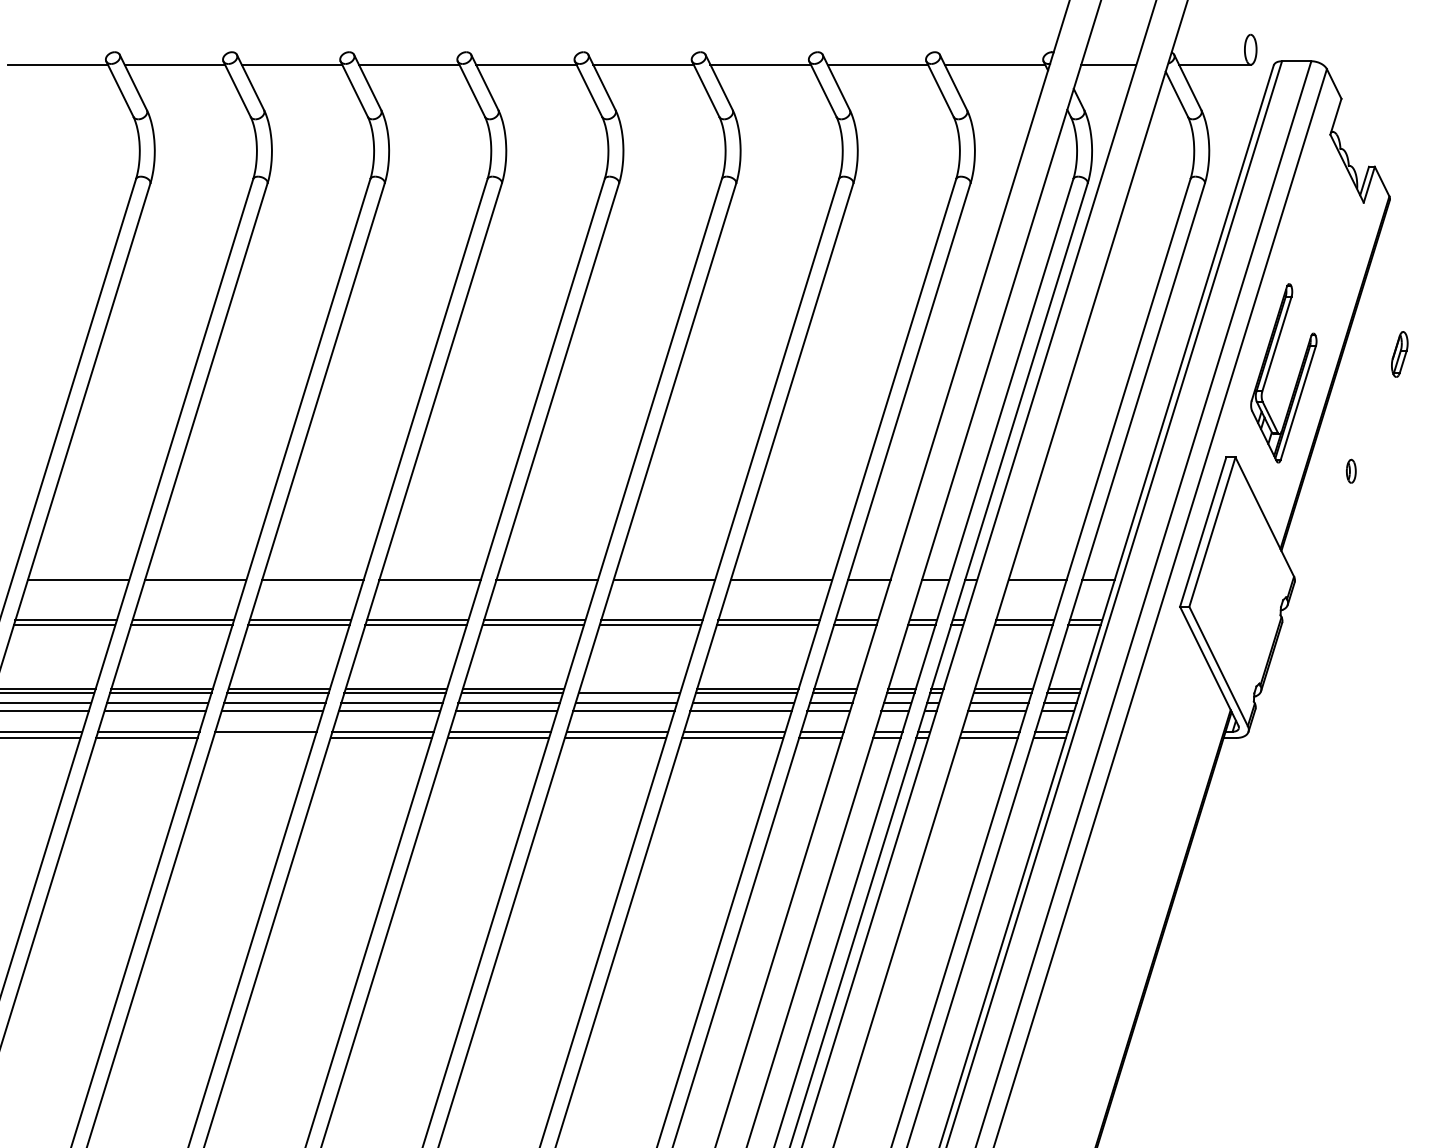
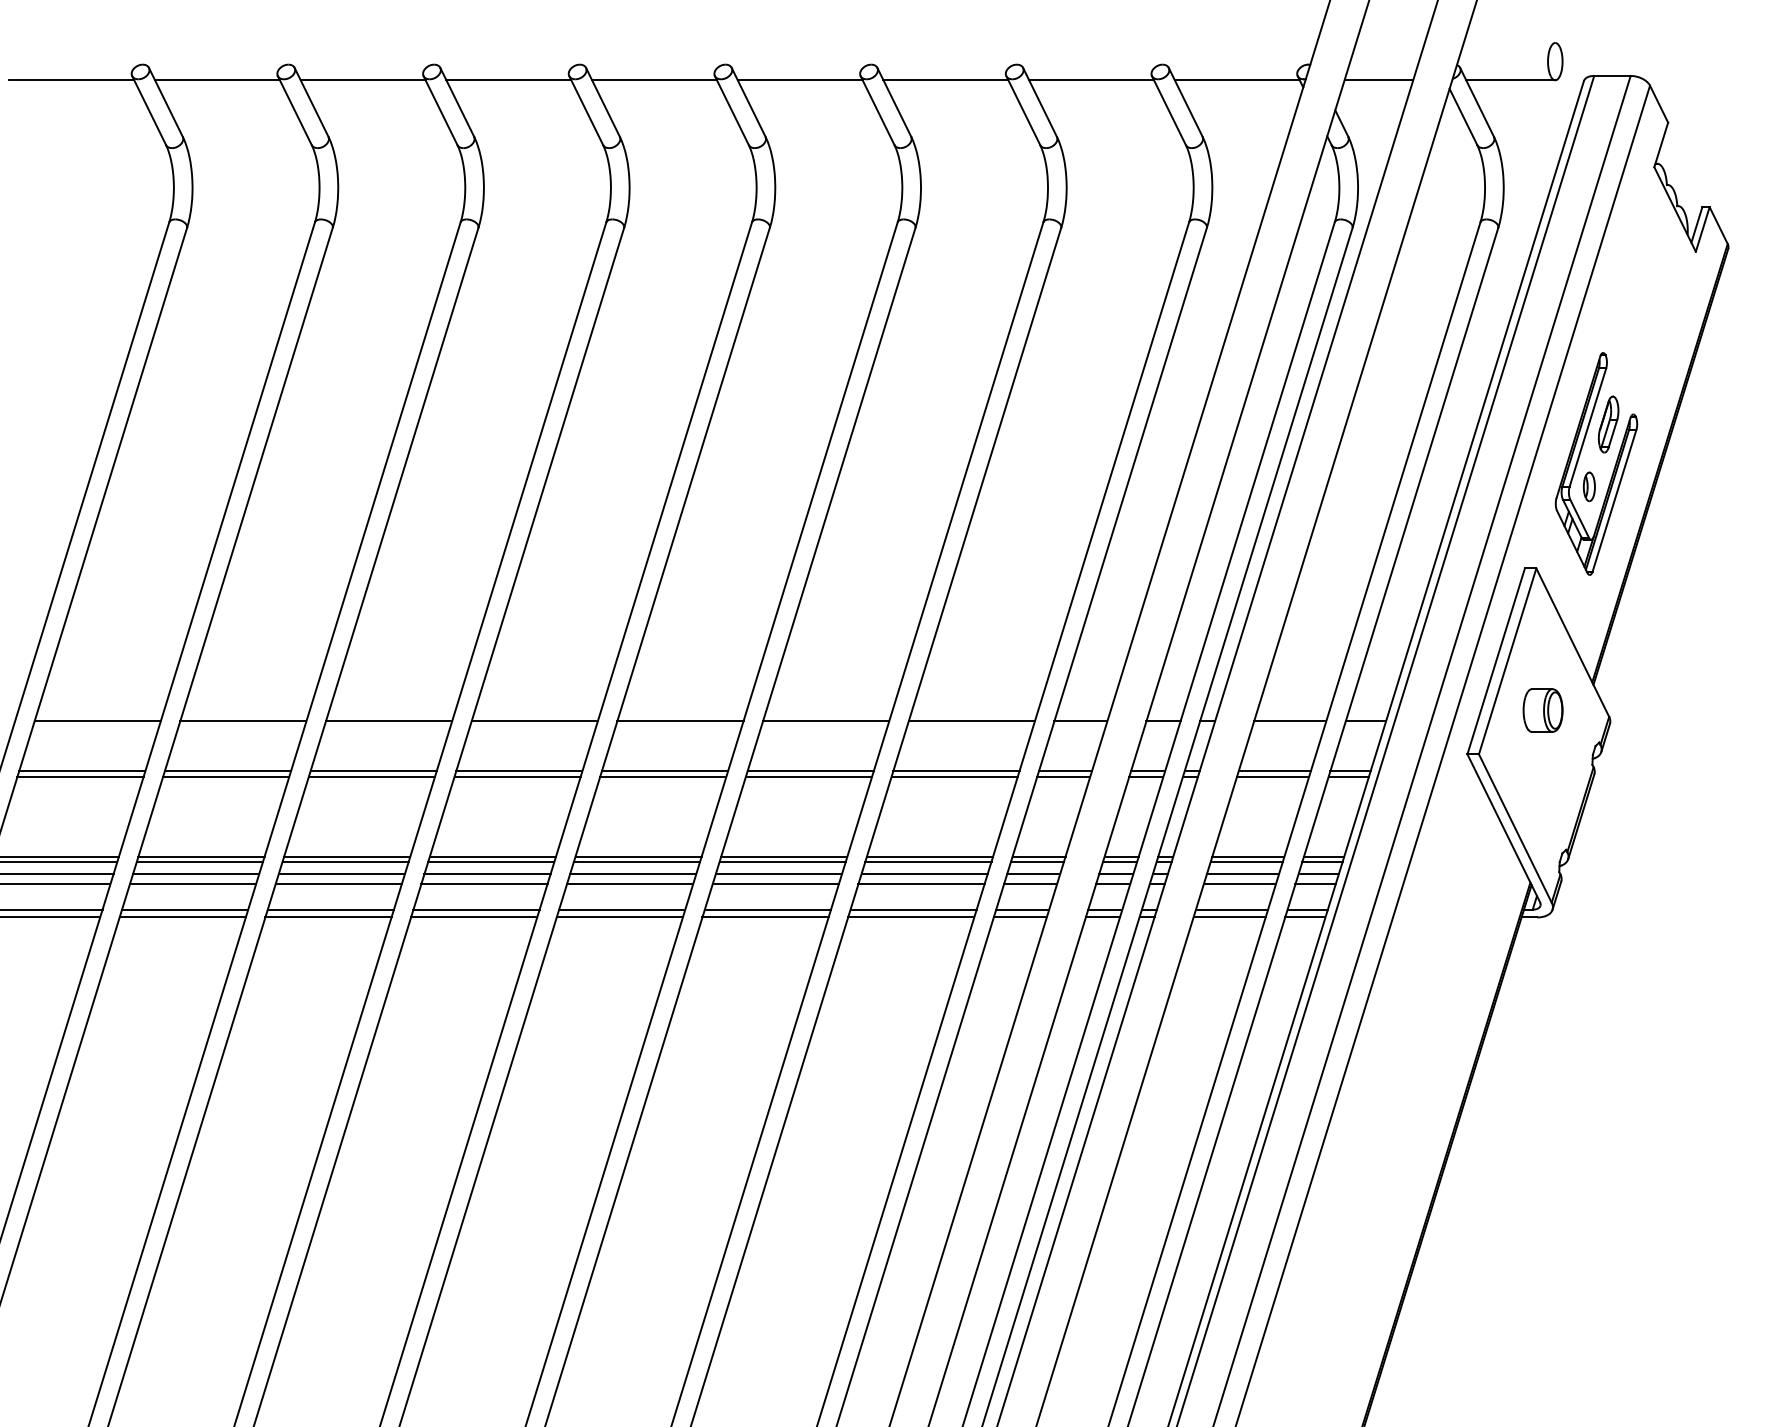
part: (1399, 354) -> (1608, 424), moved
part: (1350, 471) -> (1588, 486), moved
part: (1240, 571) -> (1542, 710), added
line: (630, 689) -> (784, 856), added
line: (264, 738) -> (328, 917), added

